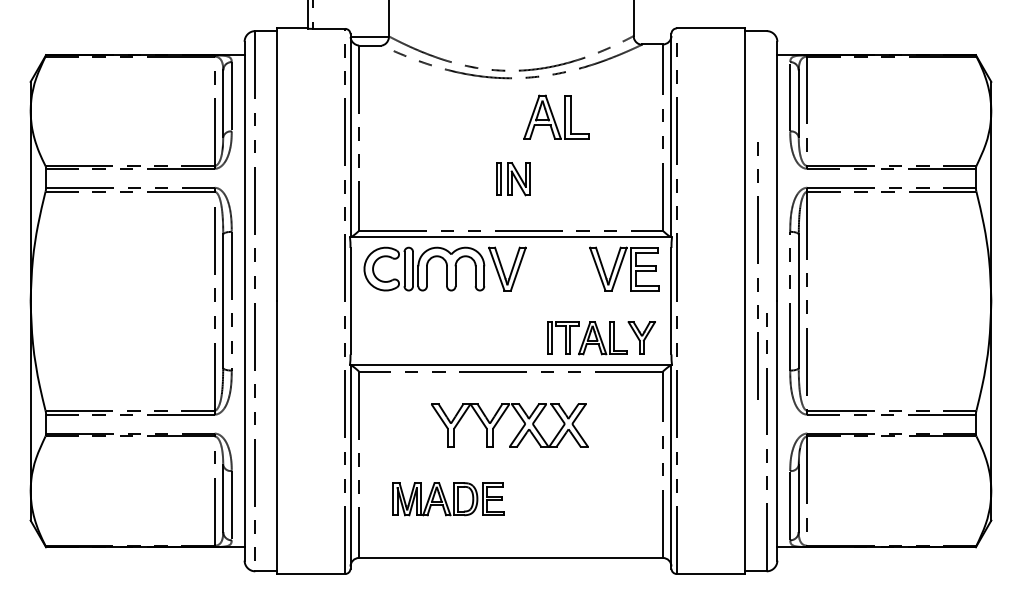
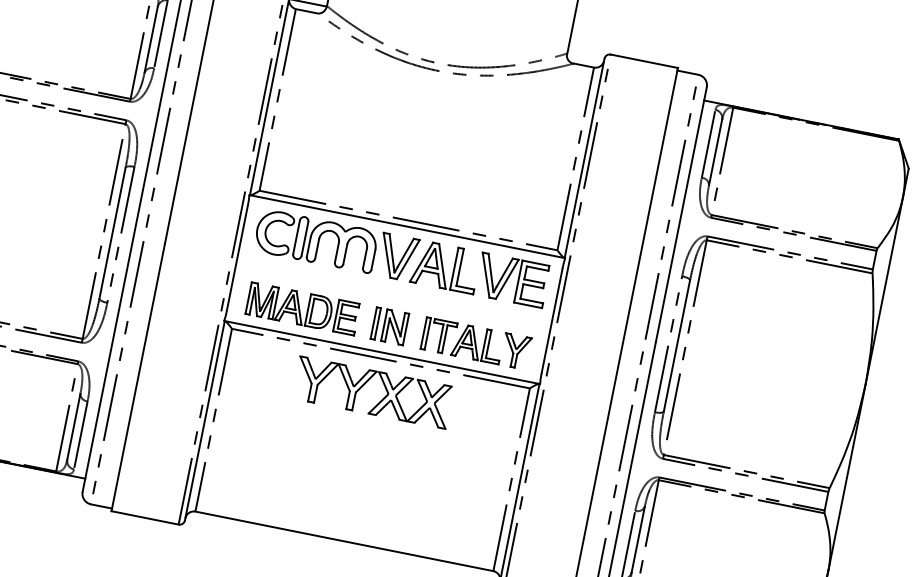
part: (556, 116) -> (445, 266), moved
part: (513, 179) -> (389, 326), moved
line: (757, 263) -> (672, 205), moved
part: (500, 419) -> (364, 384), moved
part: (448, 499) -> (302, 309), moved

